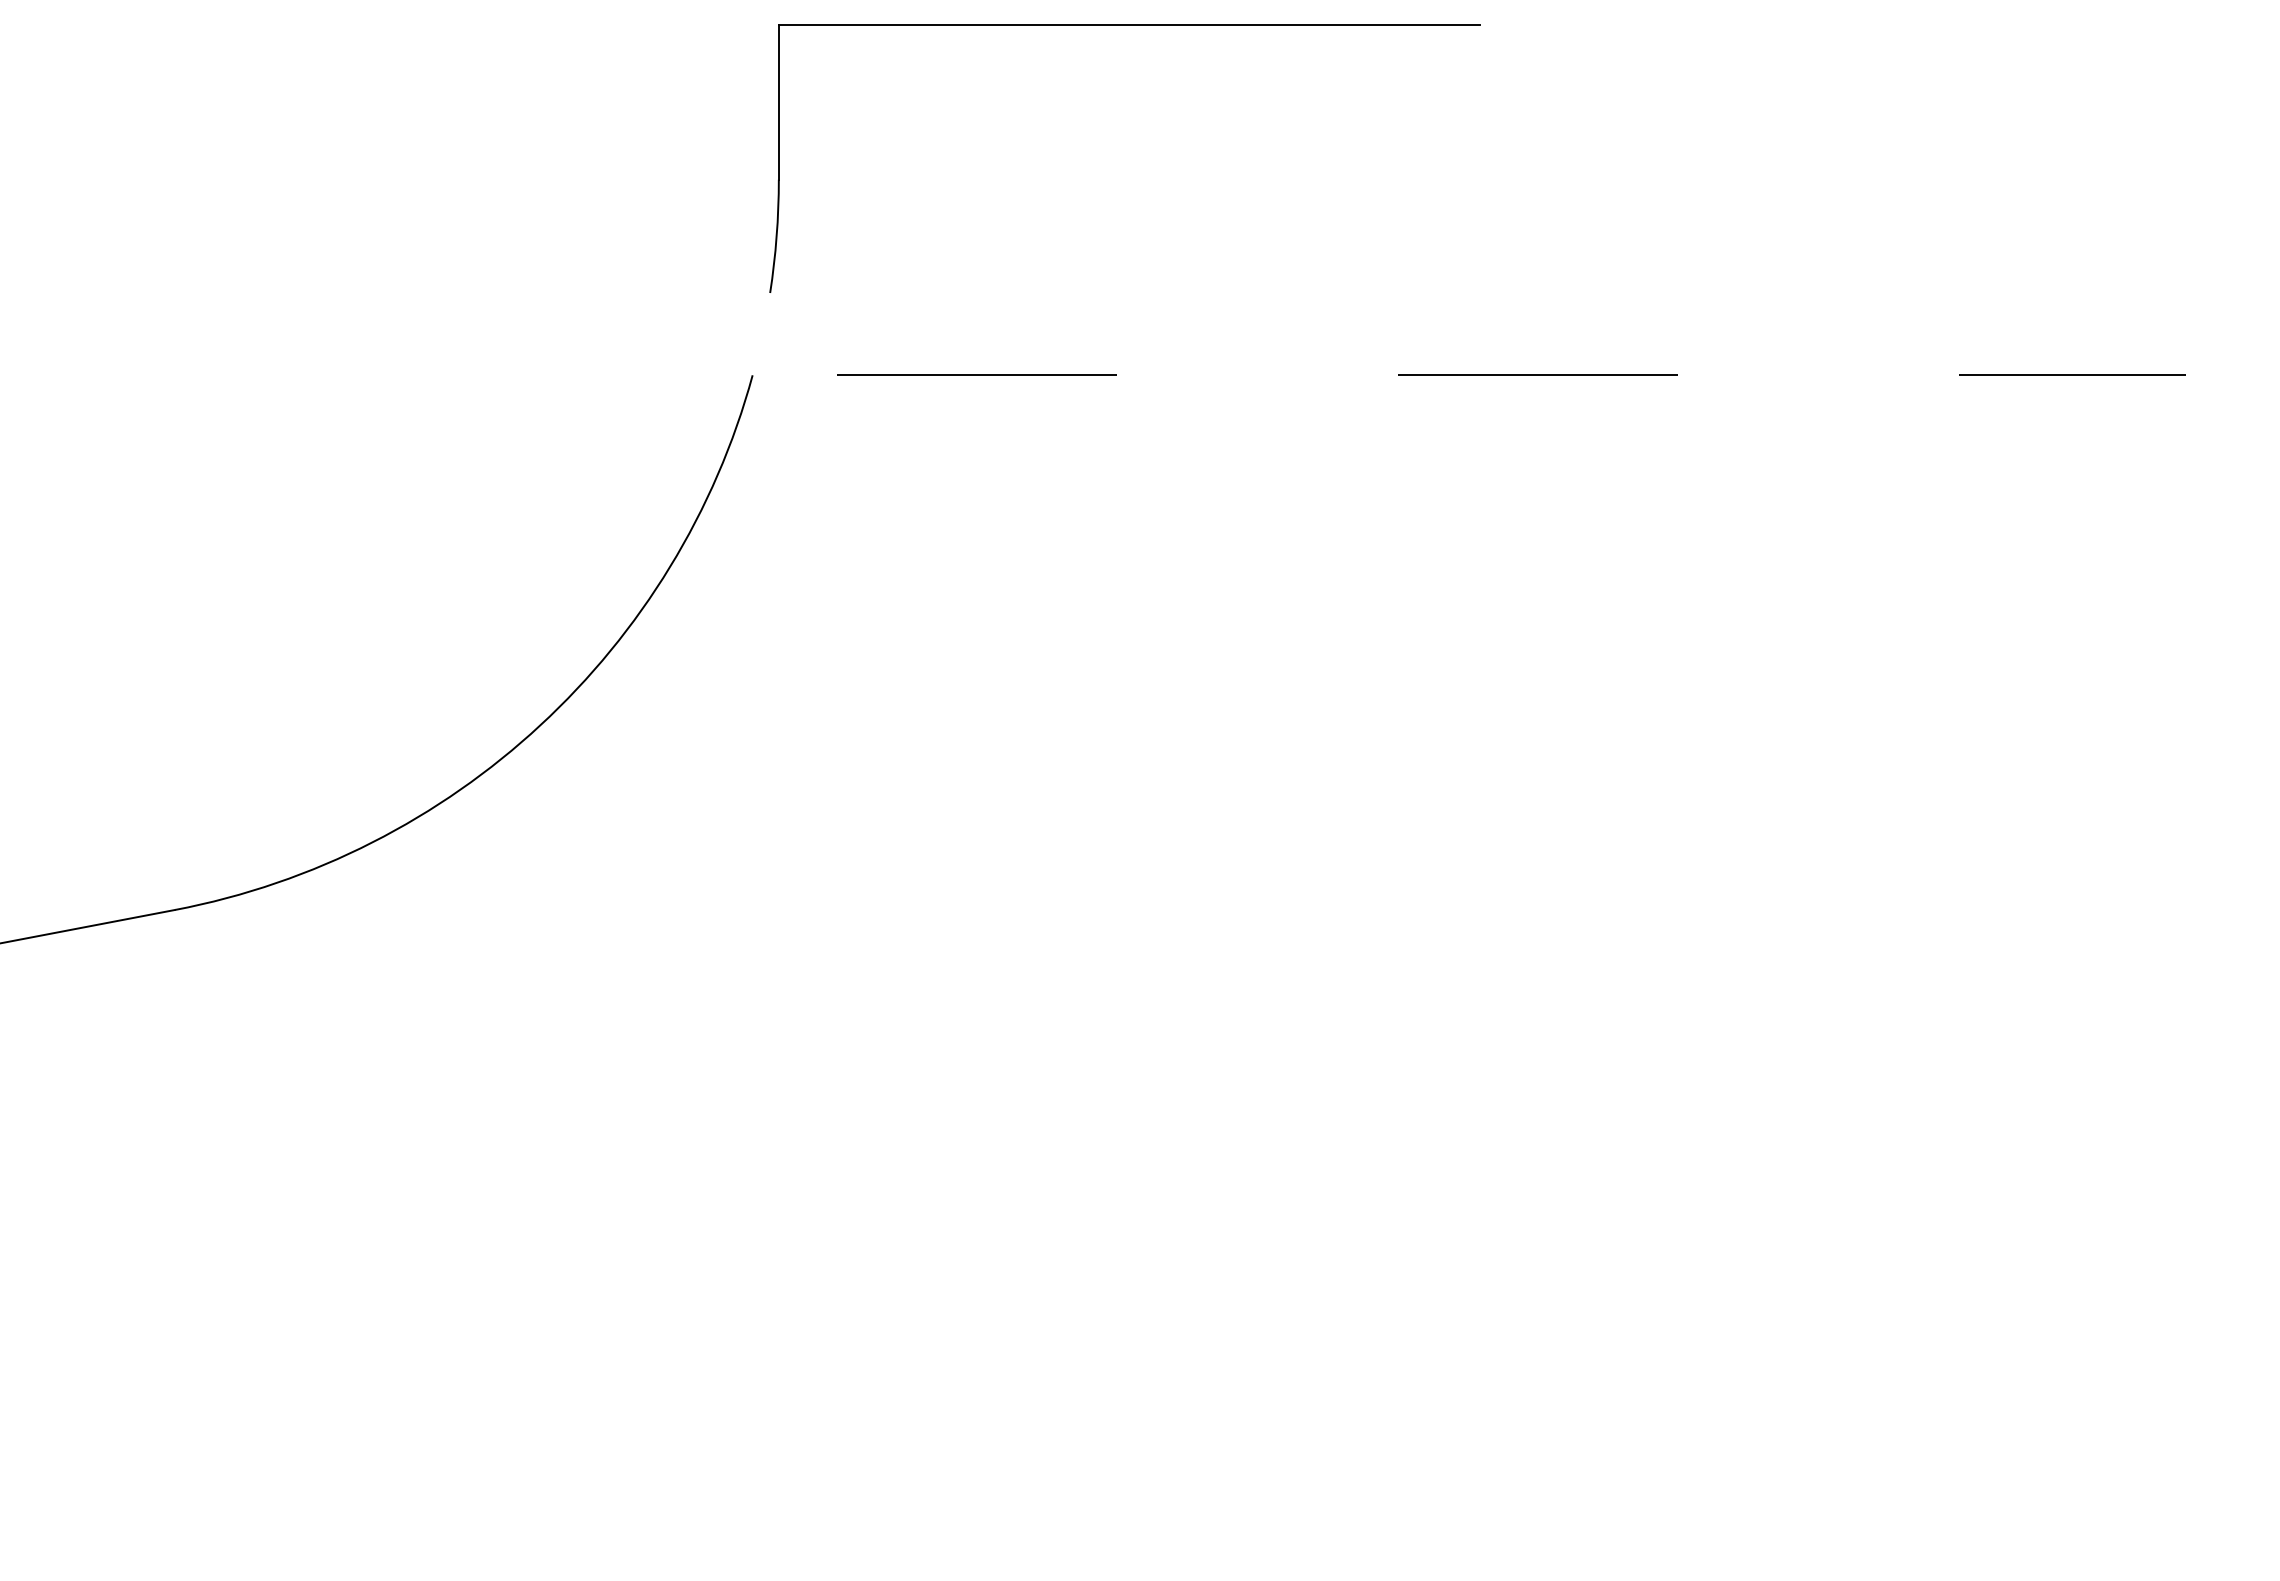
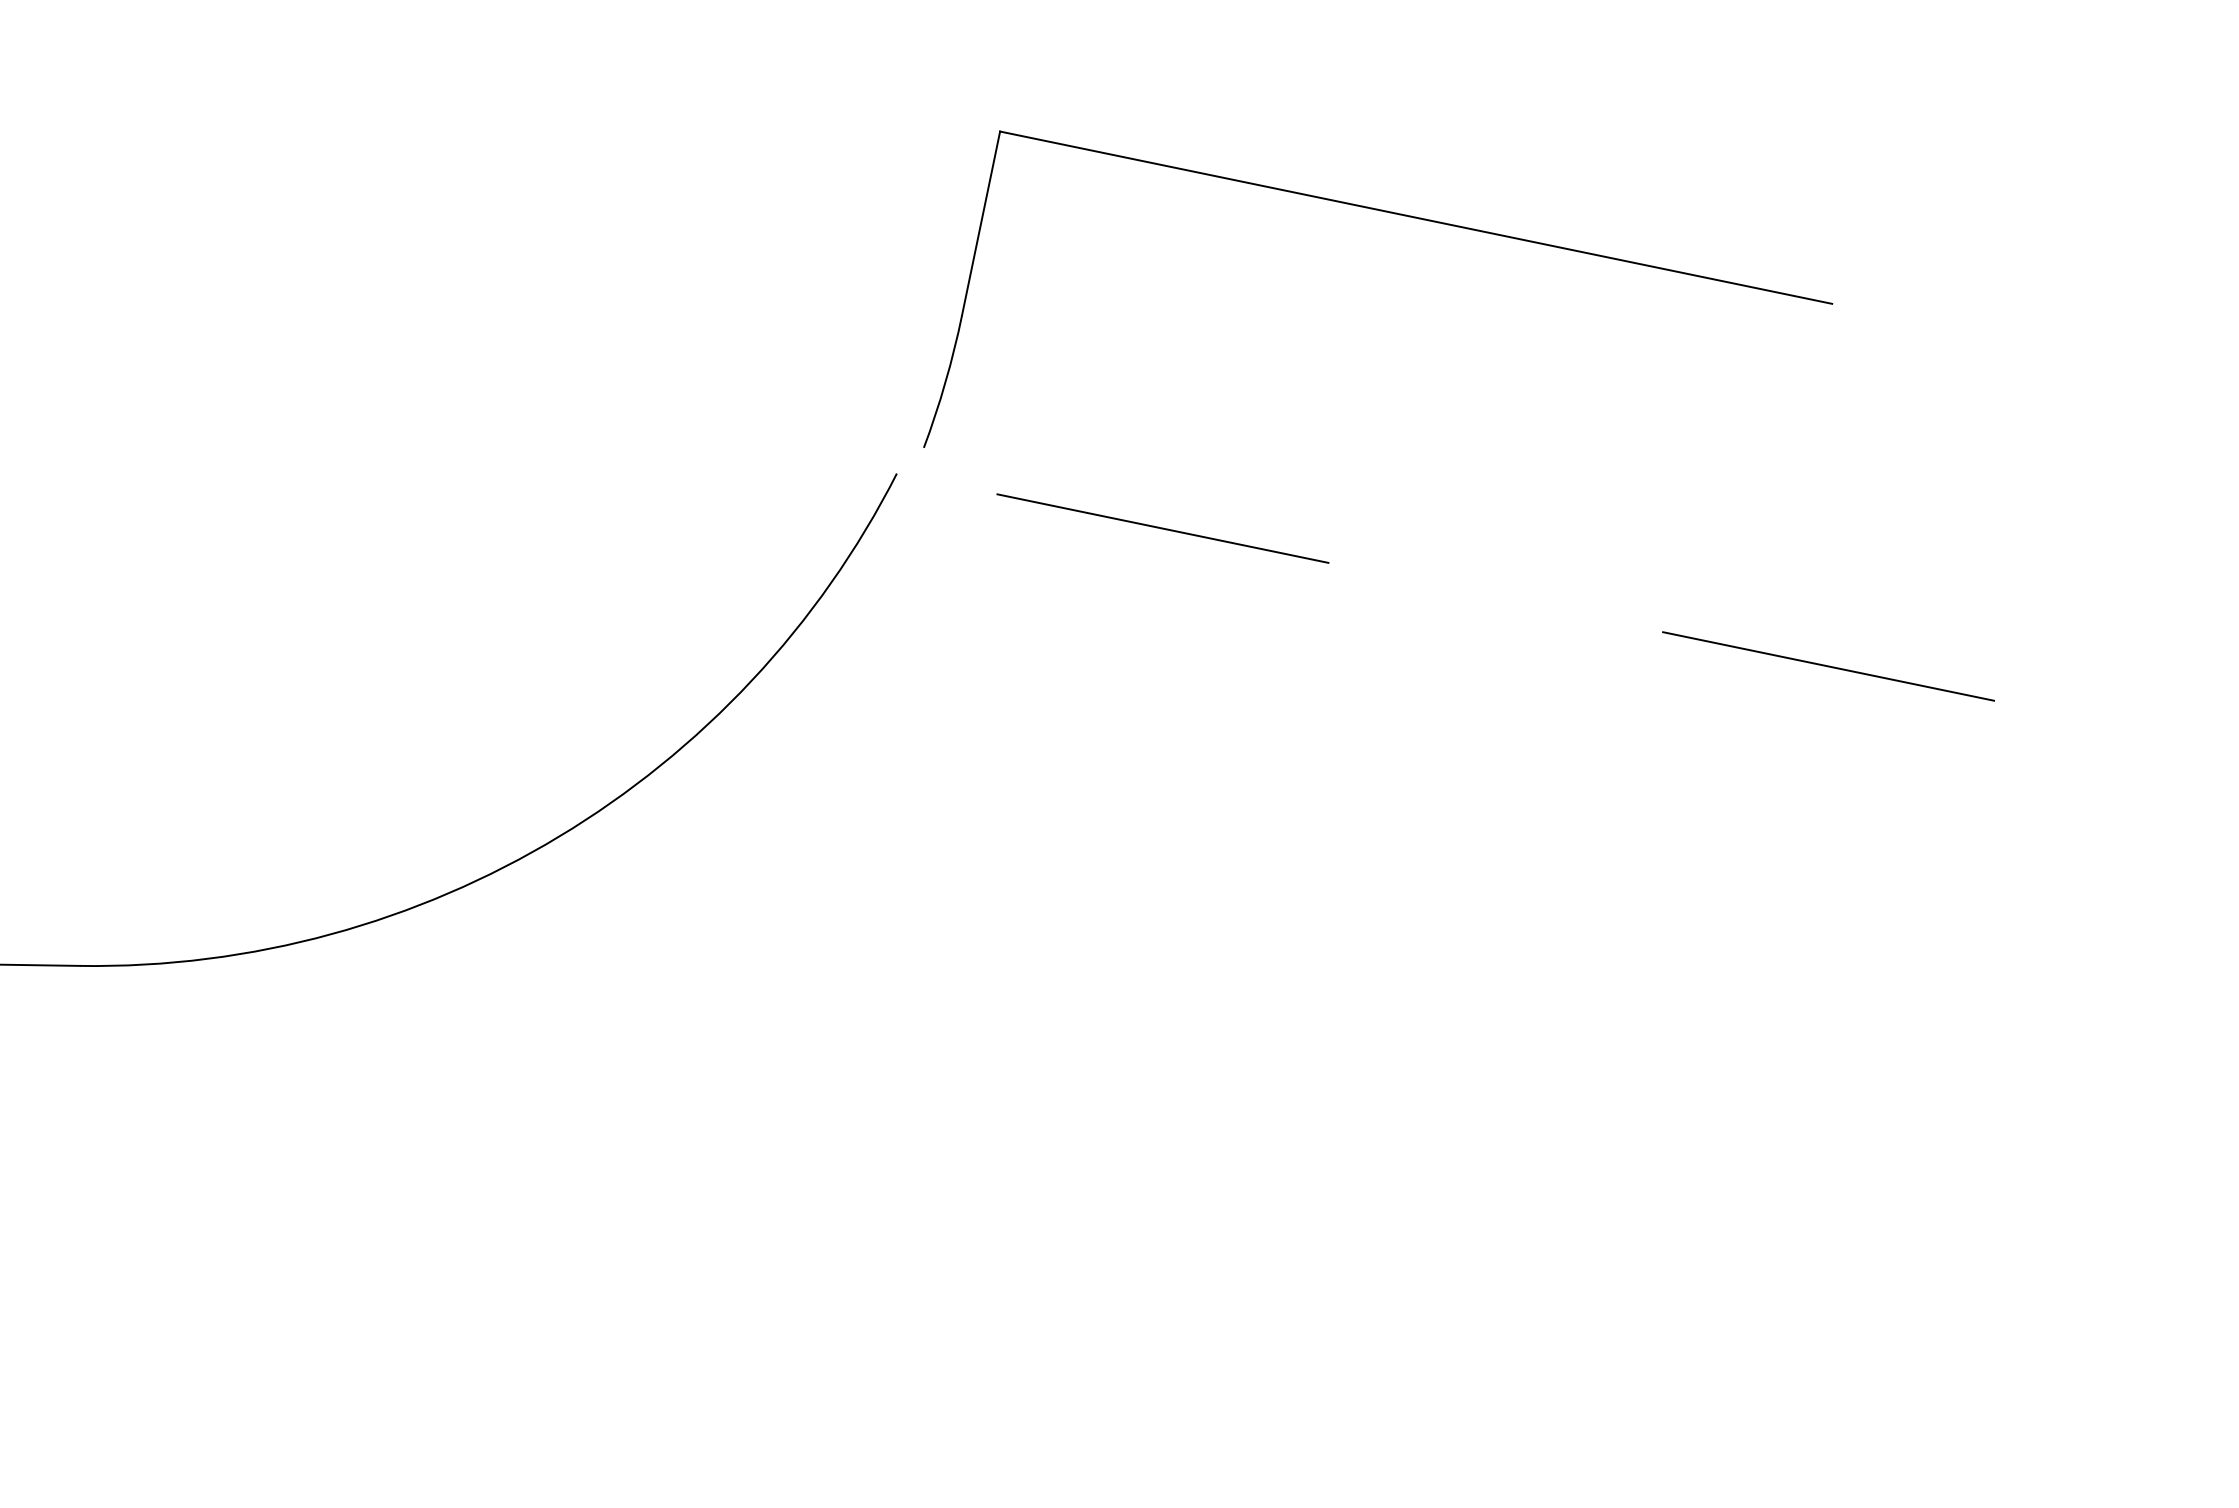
part: (1124, 25) -> (1409, 217), moved

